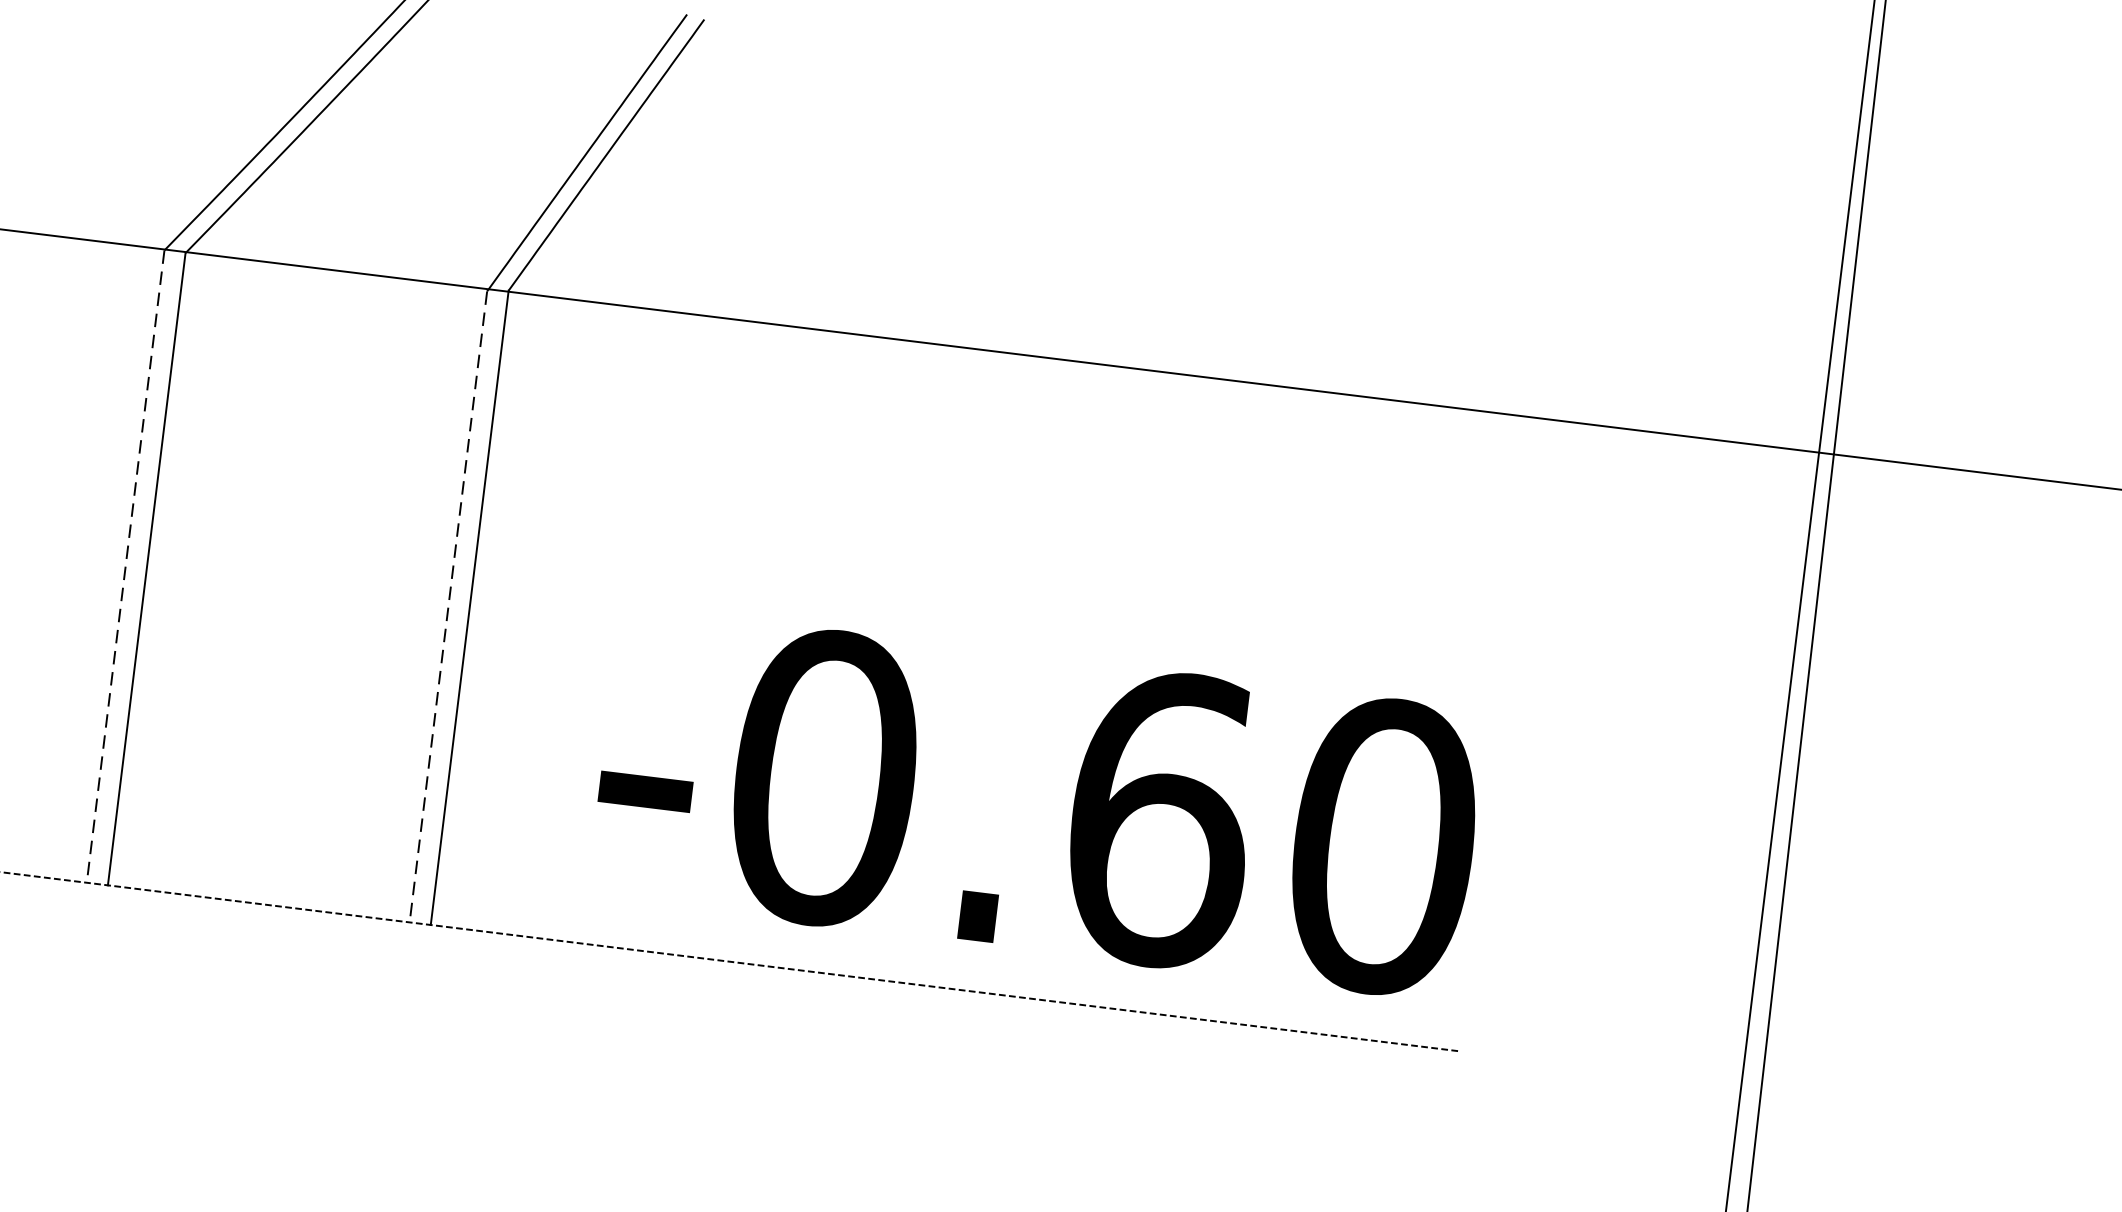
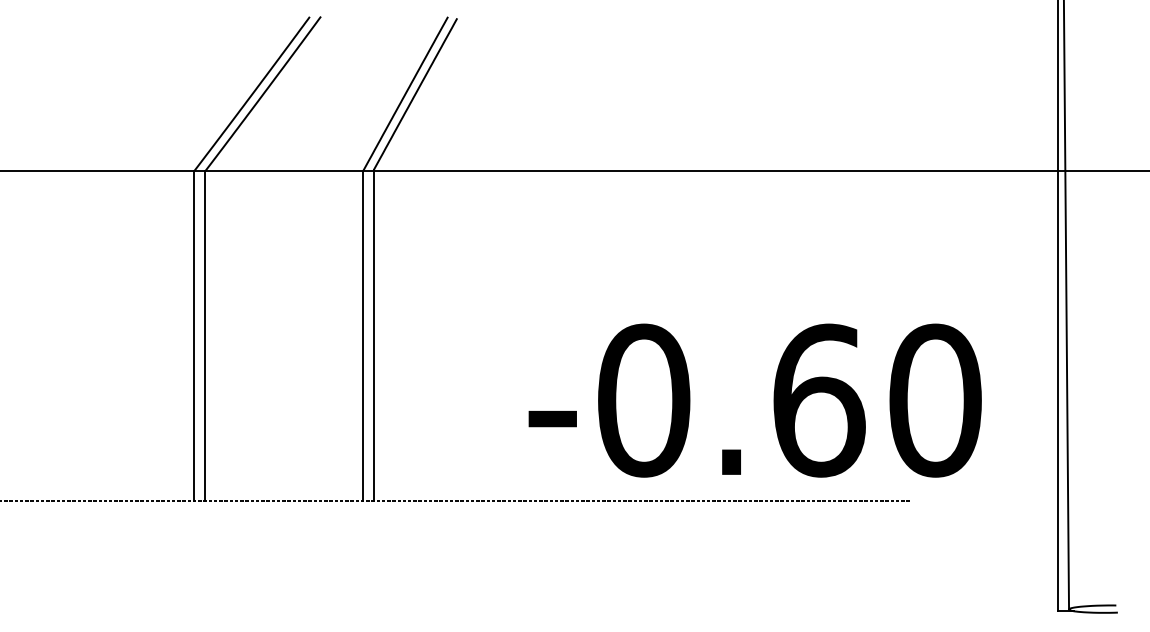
line: (125, 567) -> (194, 336), dashed -> solid
line: (447, 606) -> (362, 336), dashed -> solid
text: (1036, 803) -> (754, 400), moved

